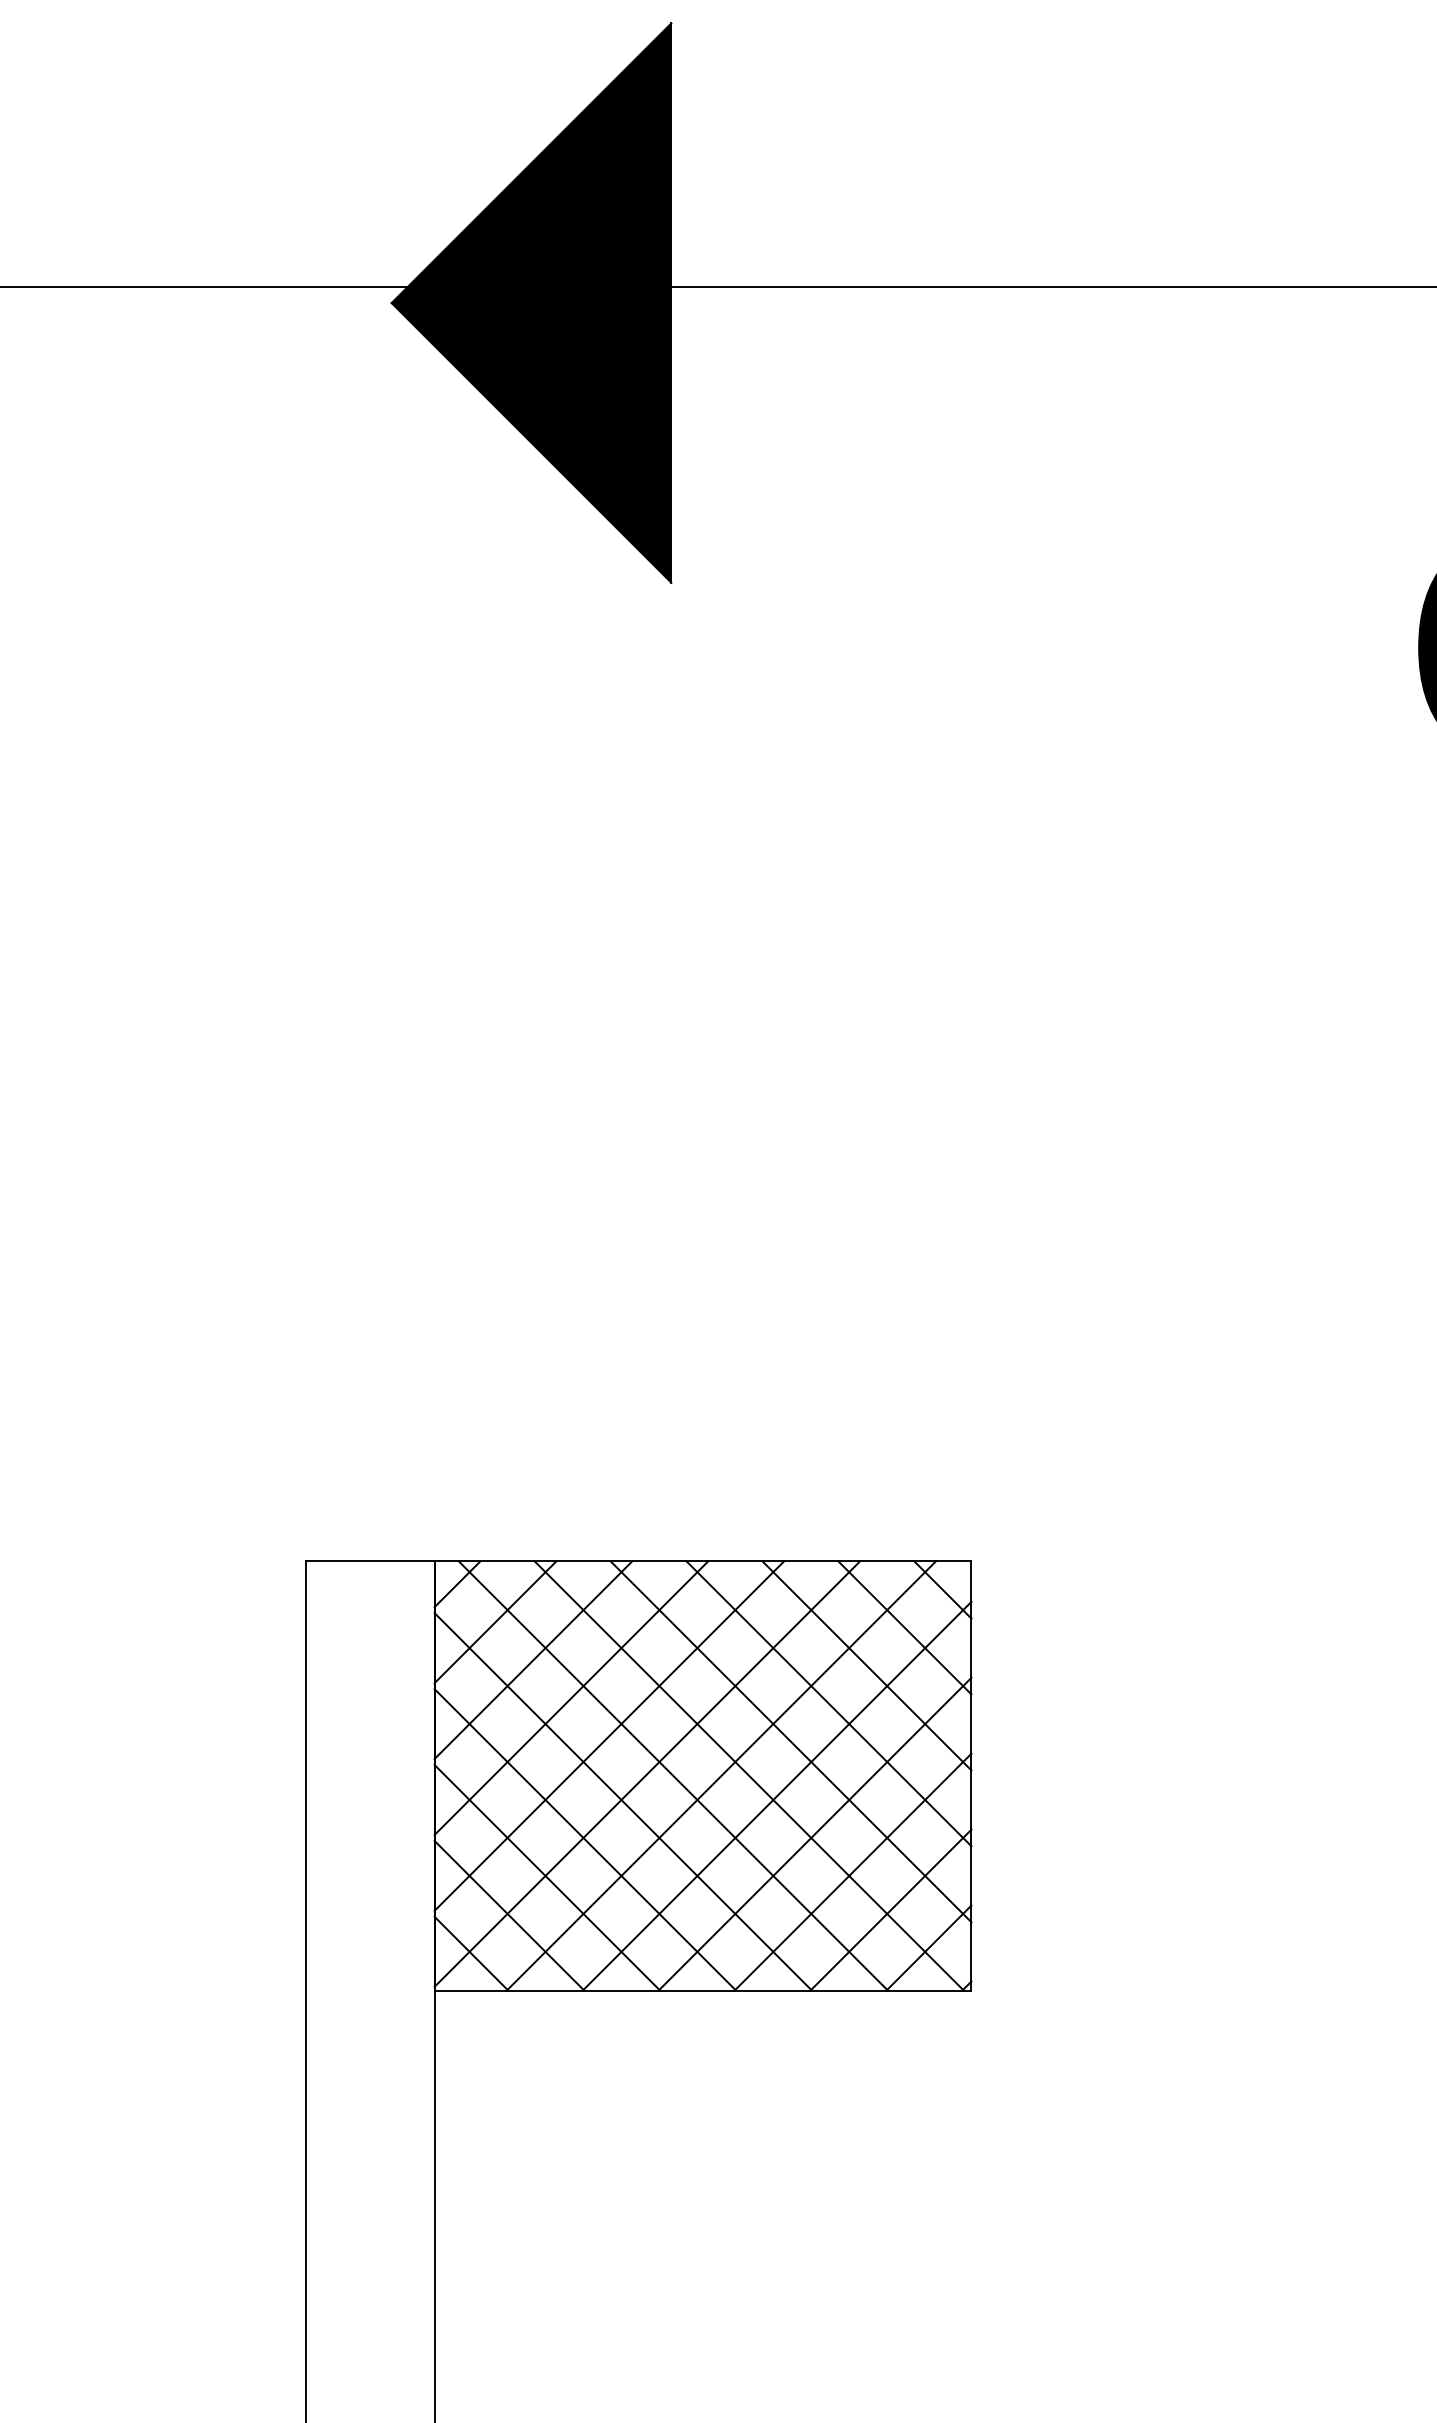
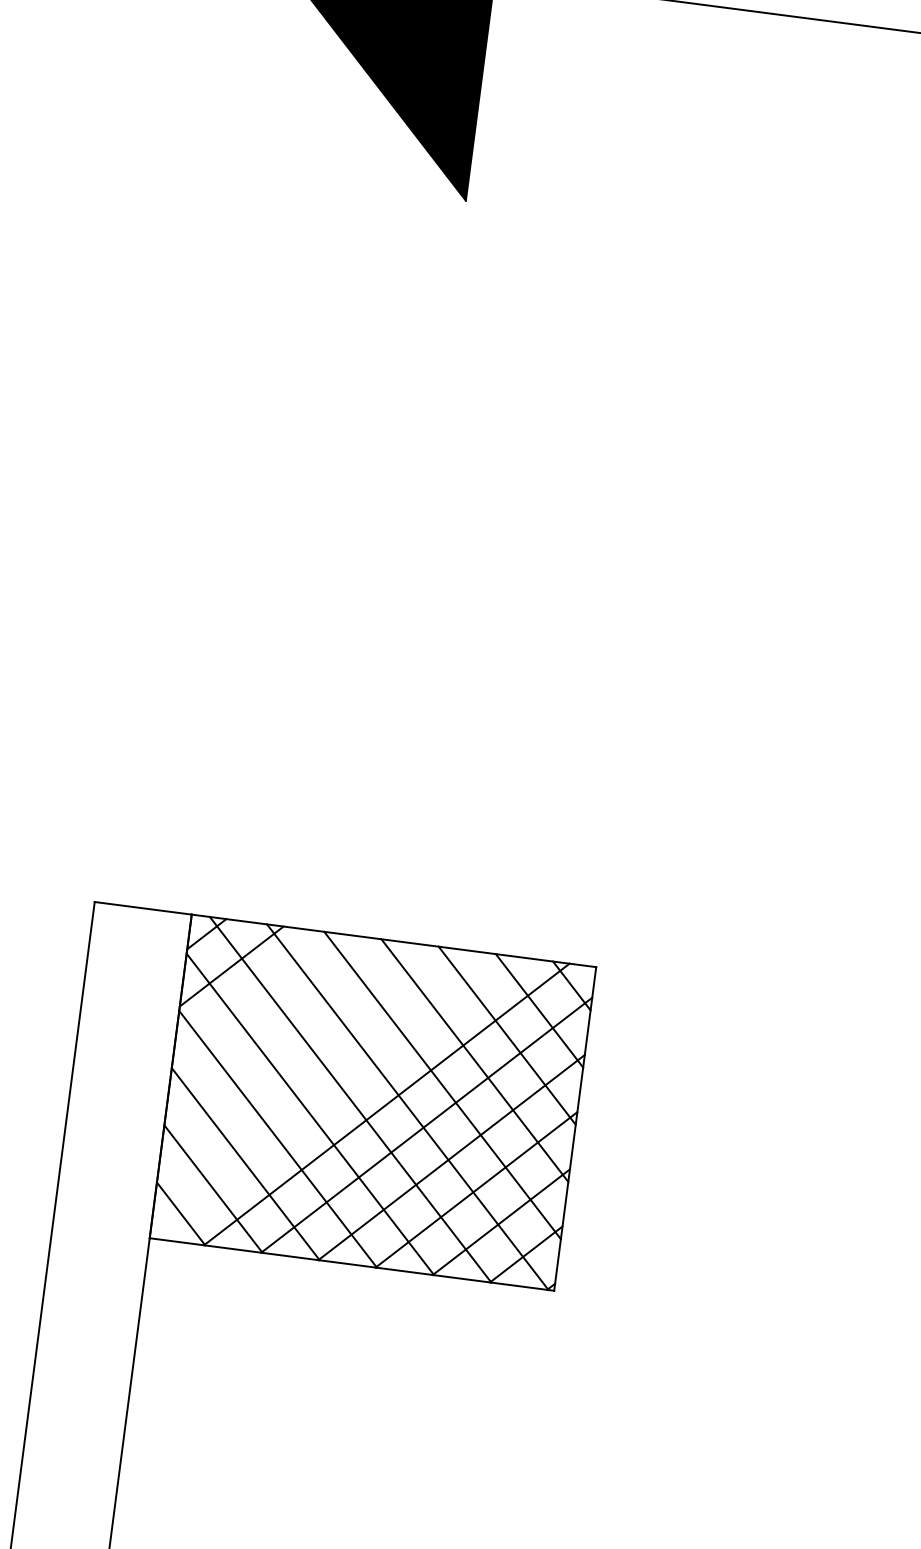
line: (533, 1660) -> (256, 999), removed
line: (571, 1698) -> (281, 1031), removed
line: (609, 1735) -> (306, 1063), removed
line: (647, 1773) -> (331, 1095), removed

